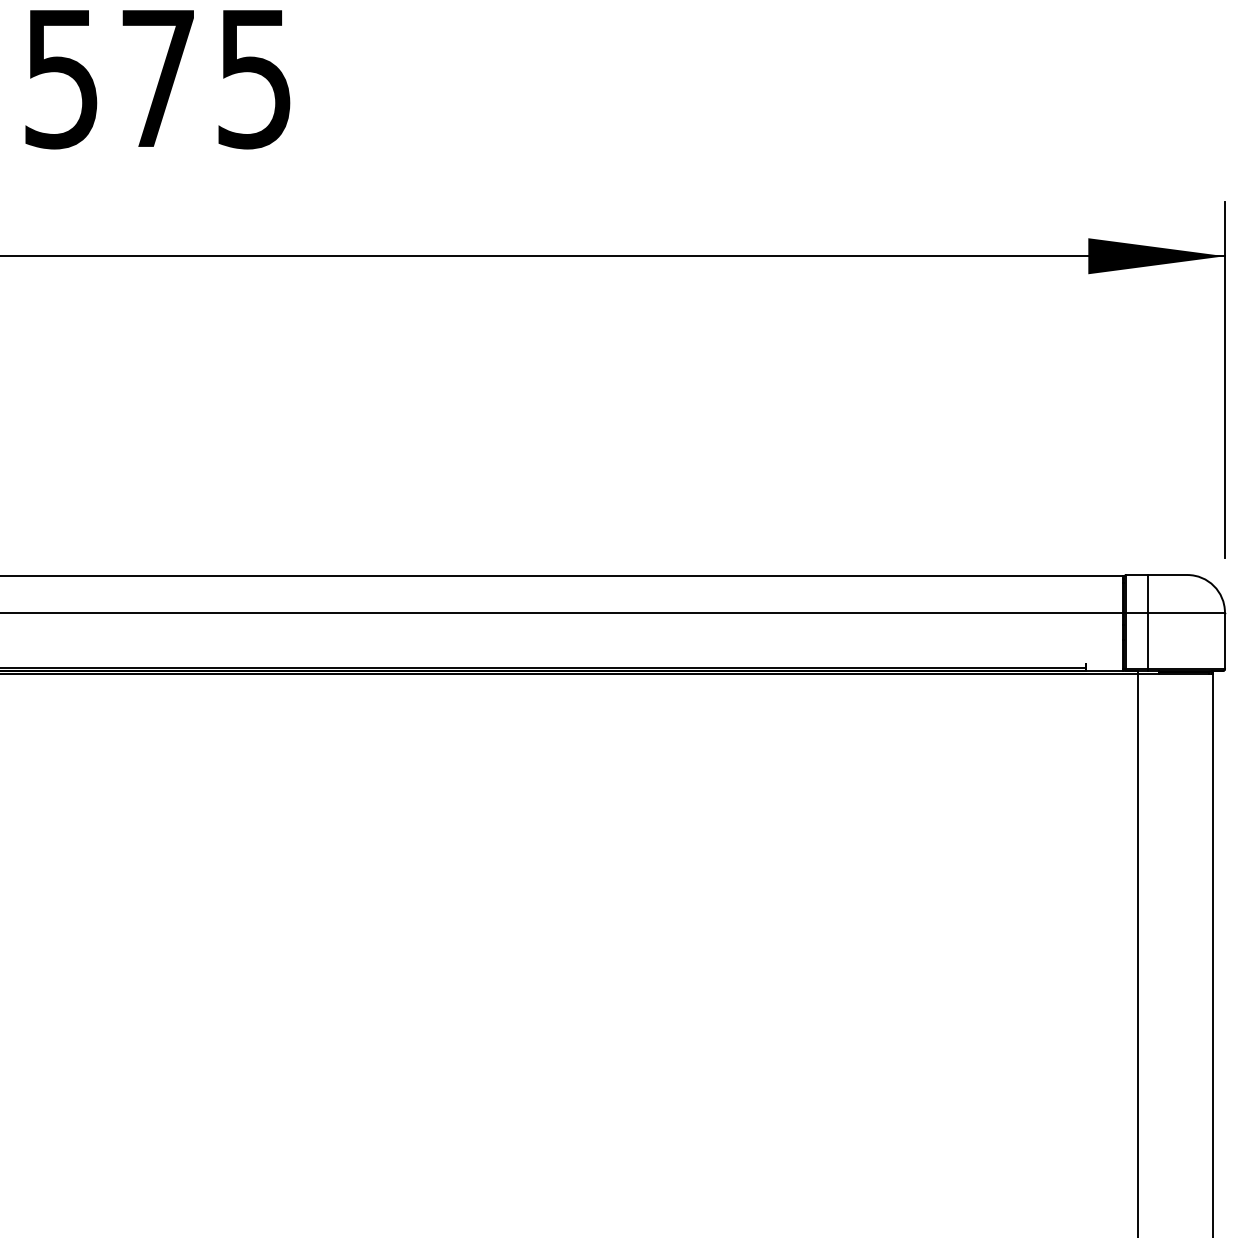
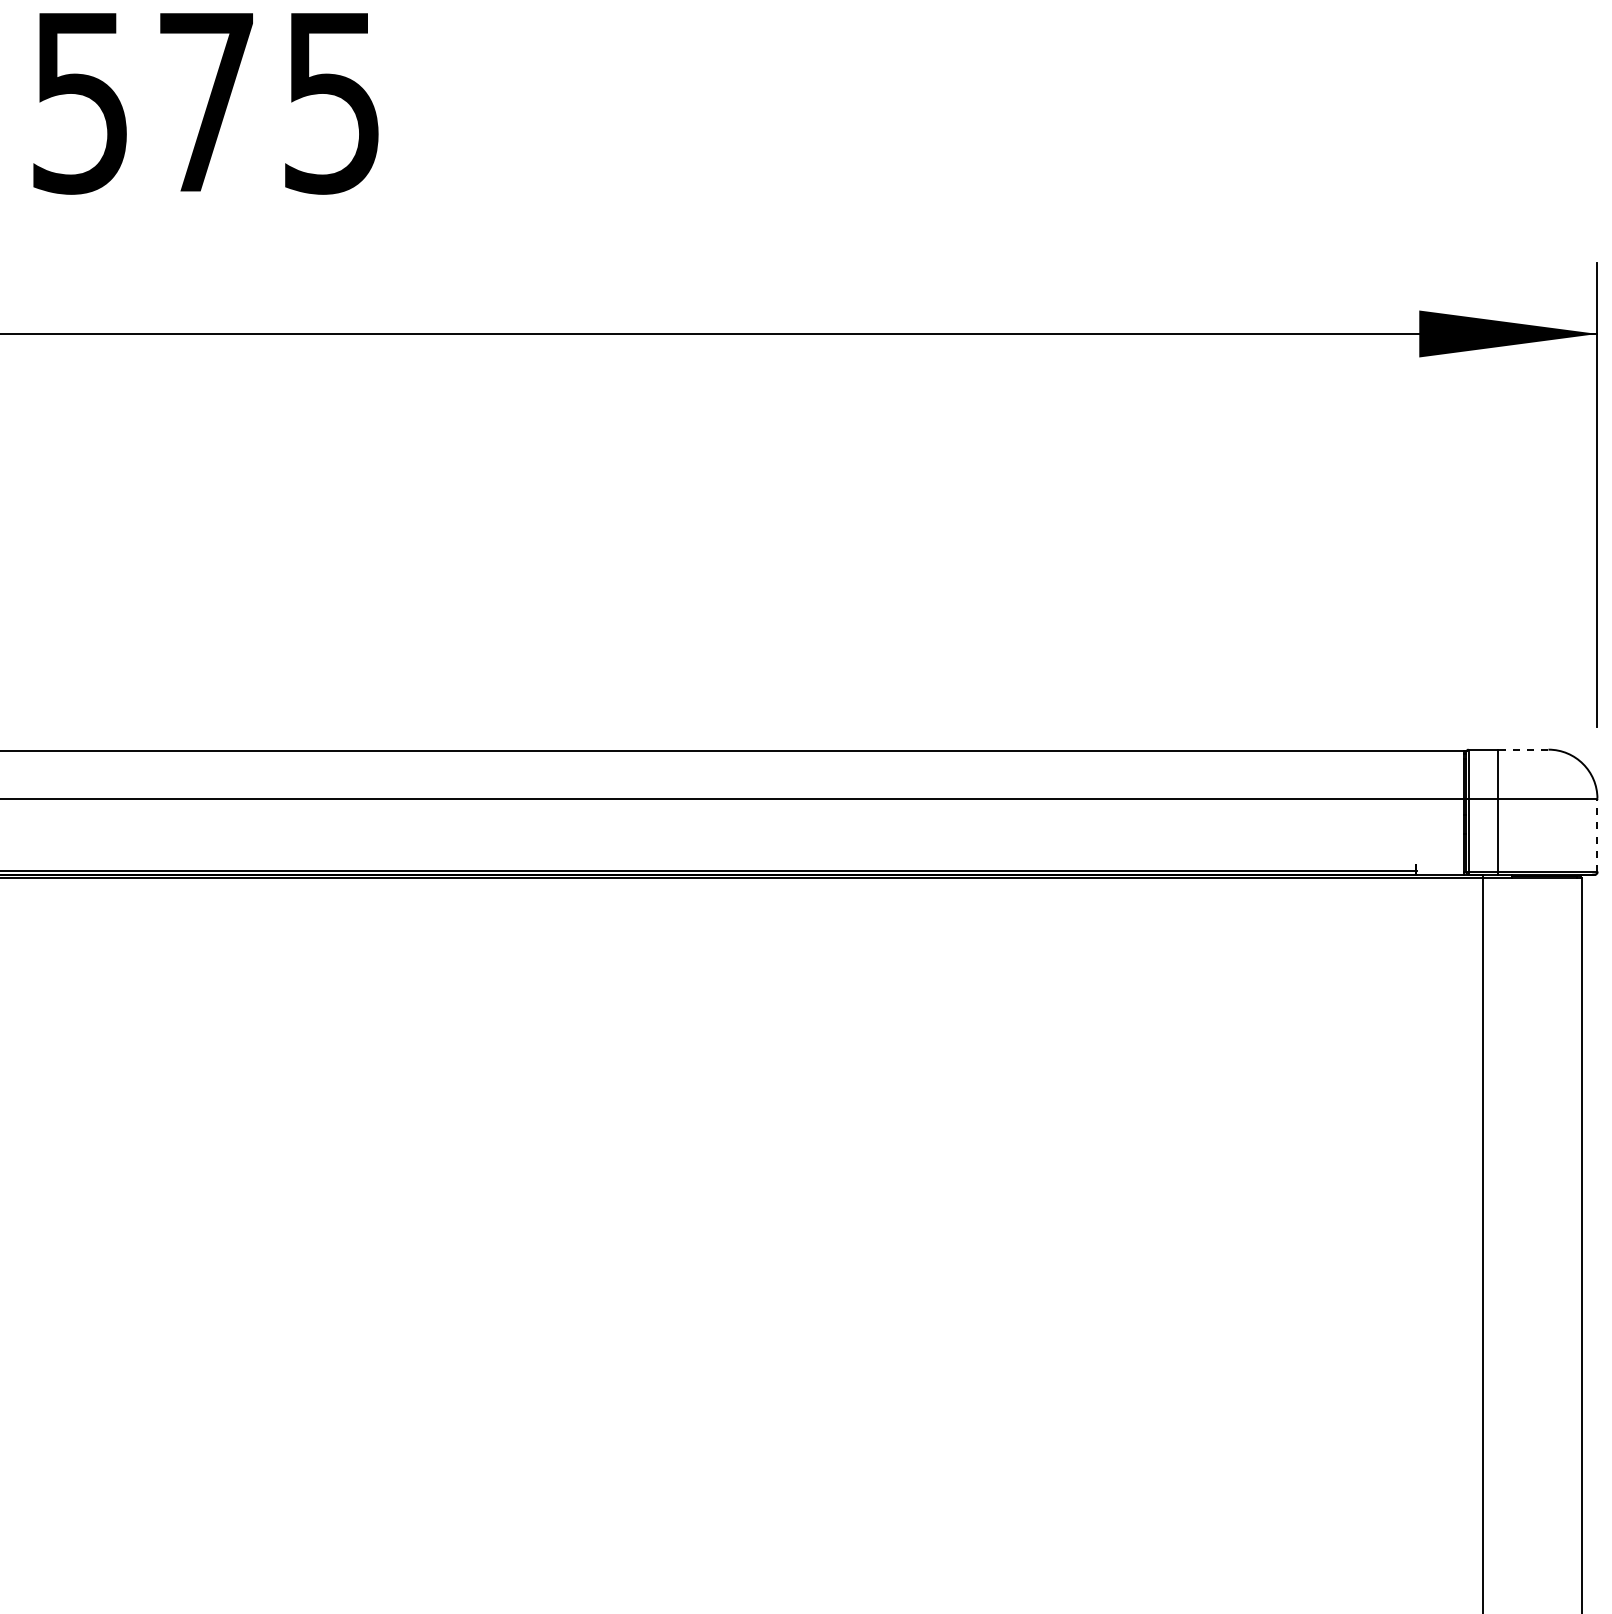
line: (1167, 574) -> (1522, 749), solid -> dashed
line: (1225, 640) -> (1597, 835), solid -> dashed

